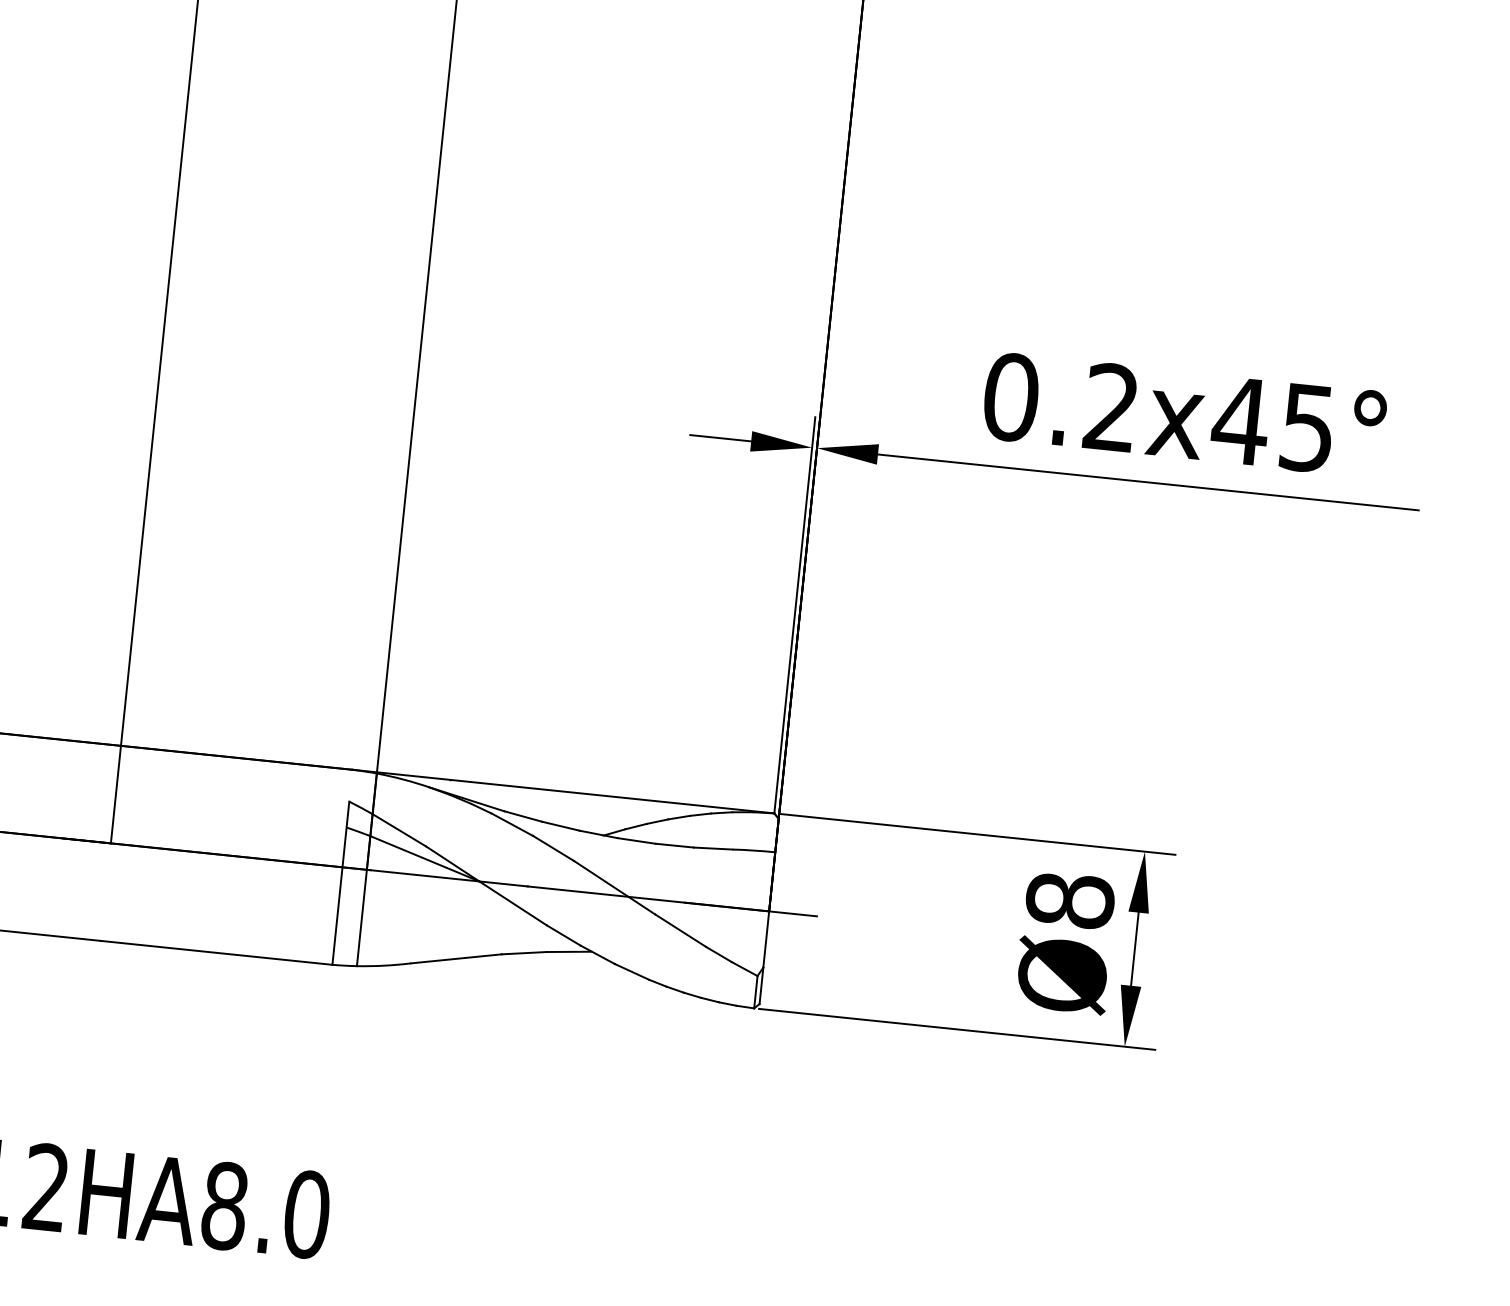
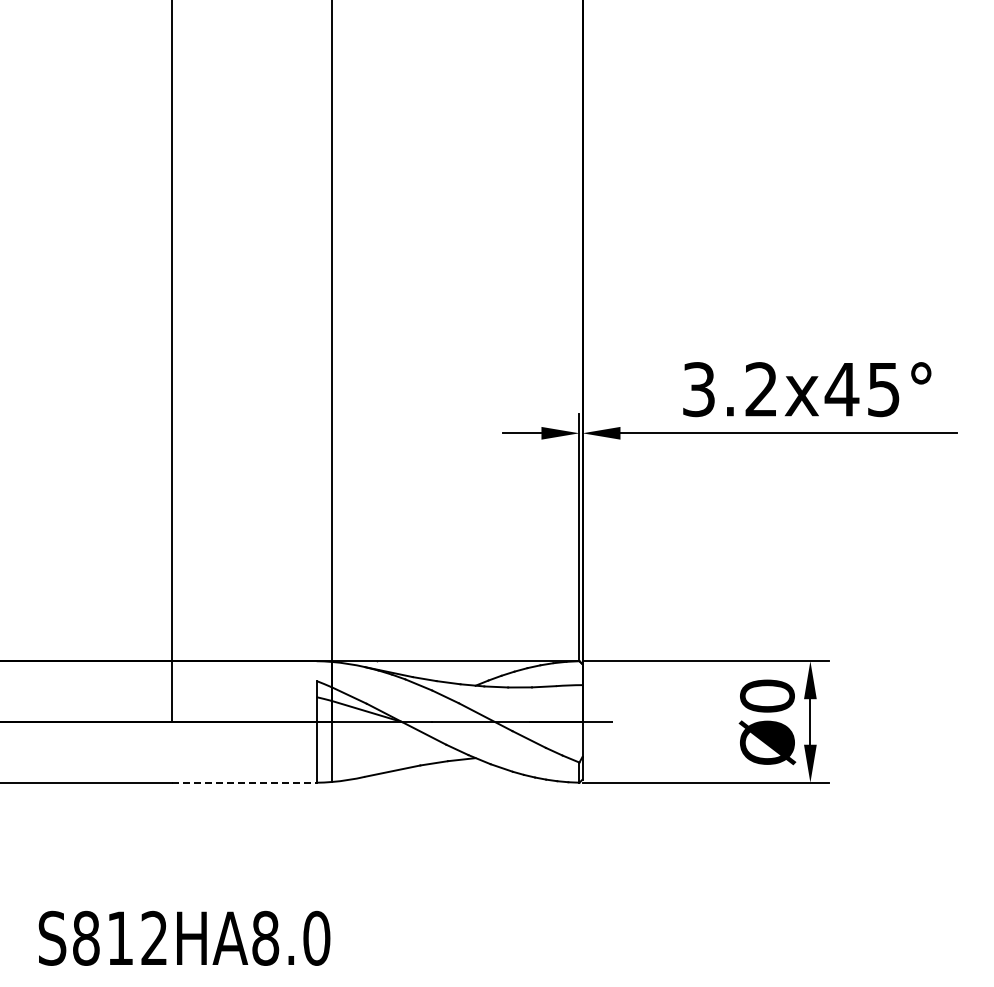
text: (1010, 397) -> (698, 389), 0.2x45° -> 3.2x45°
text: (1070, 899) -> (767, 695), Ø8 -> Ø0
line: (216, 952) -> (244, 782), solid -> dashed

